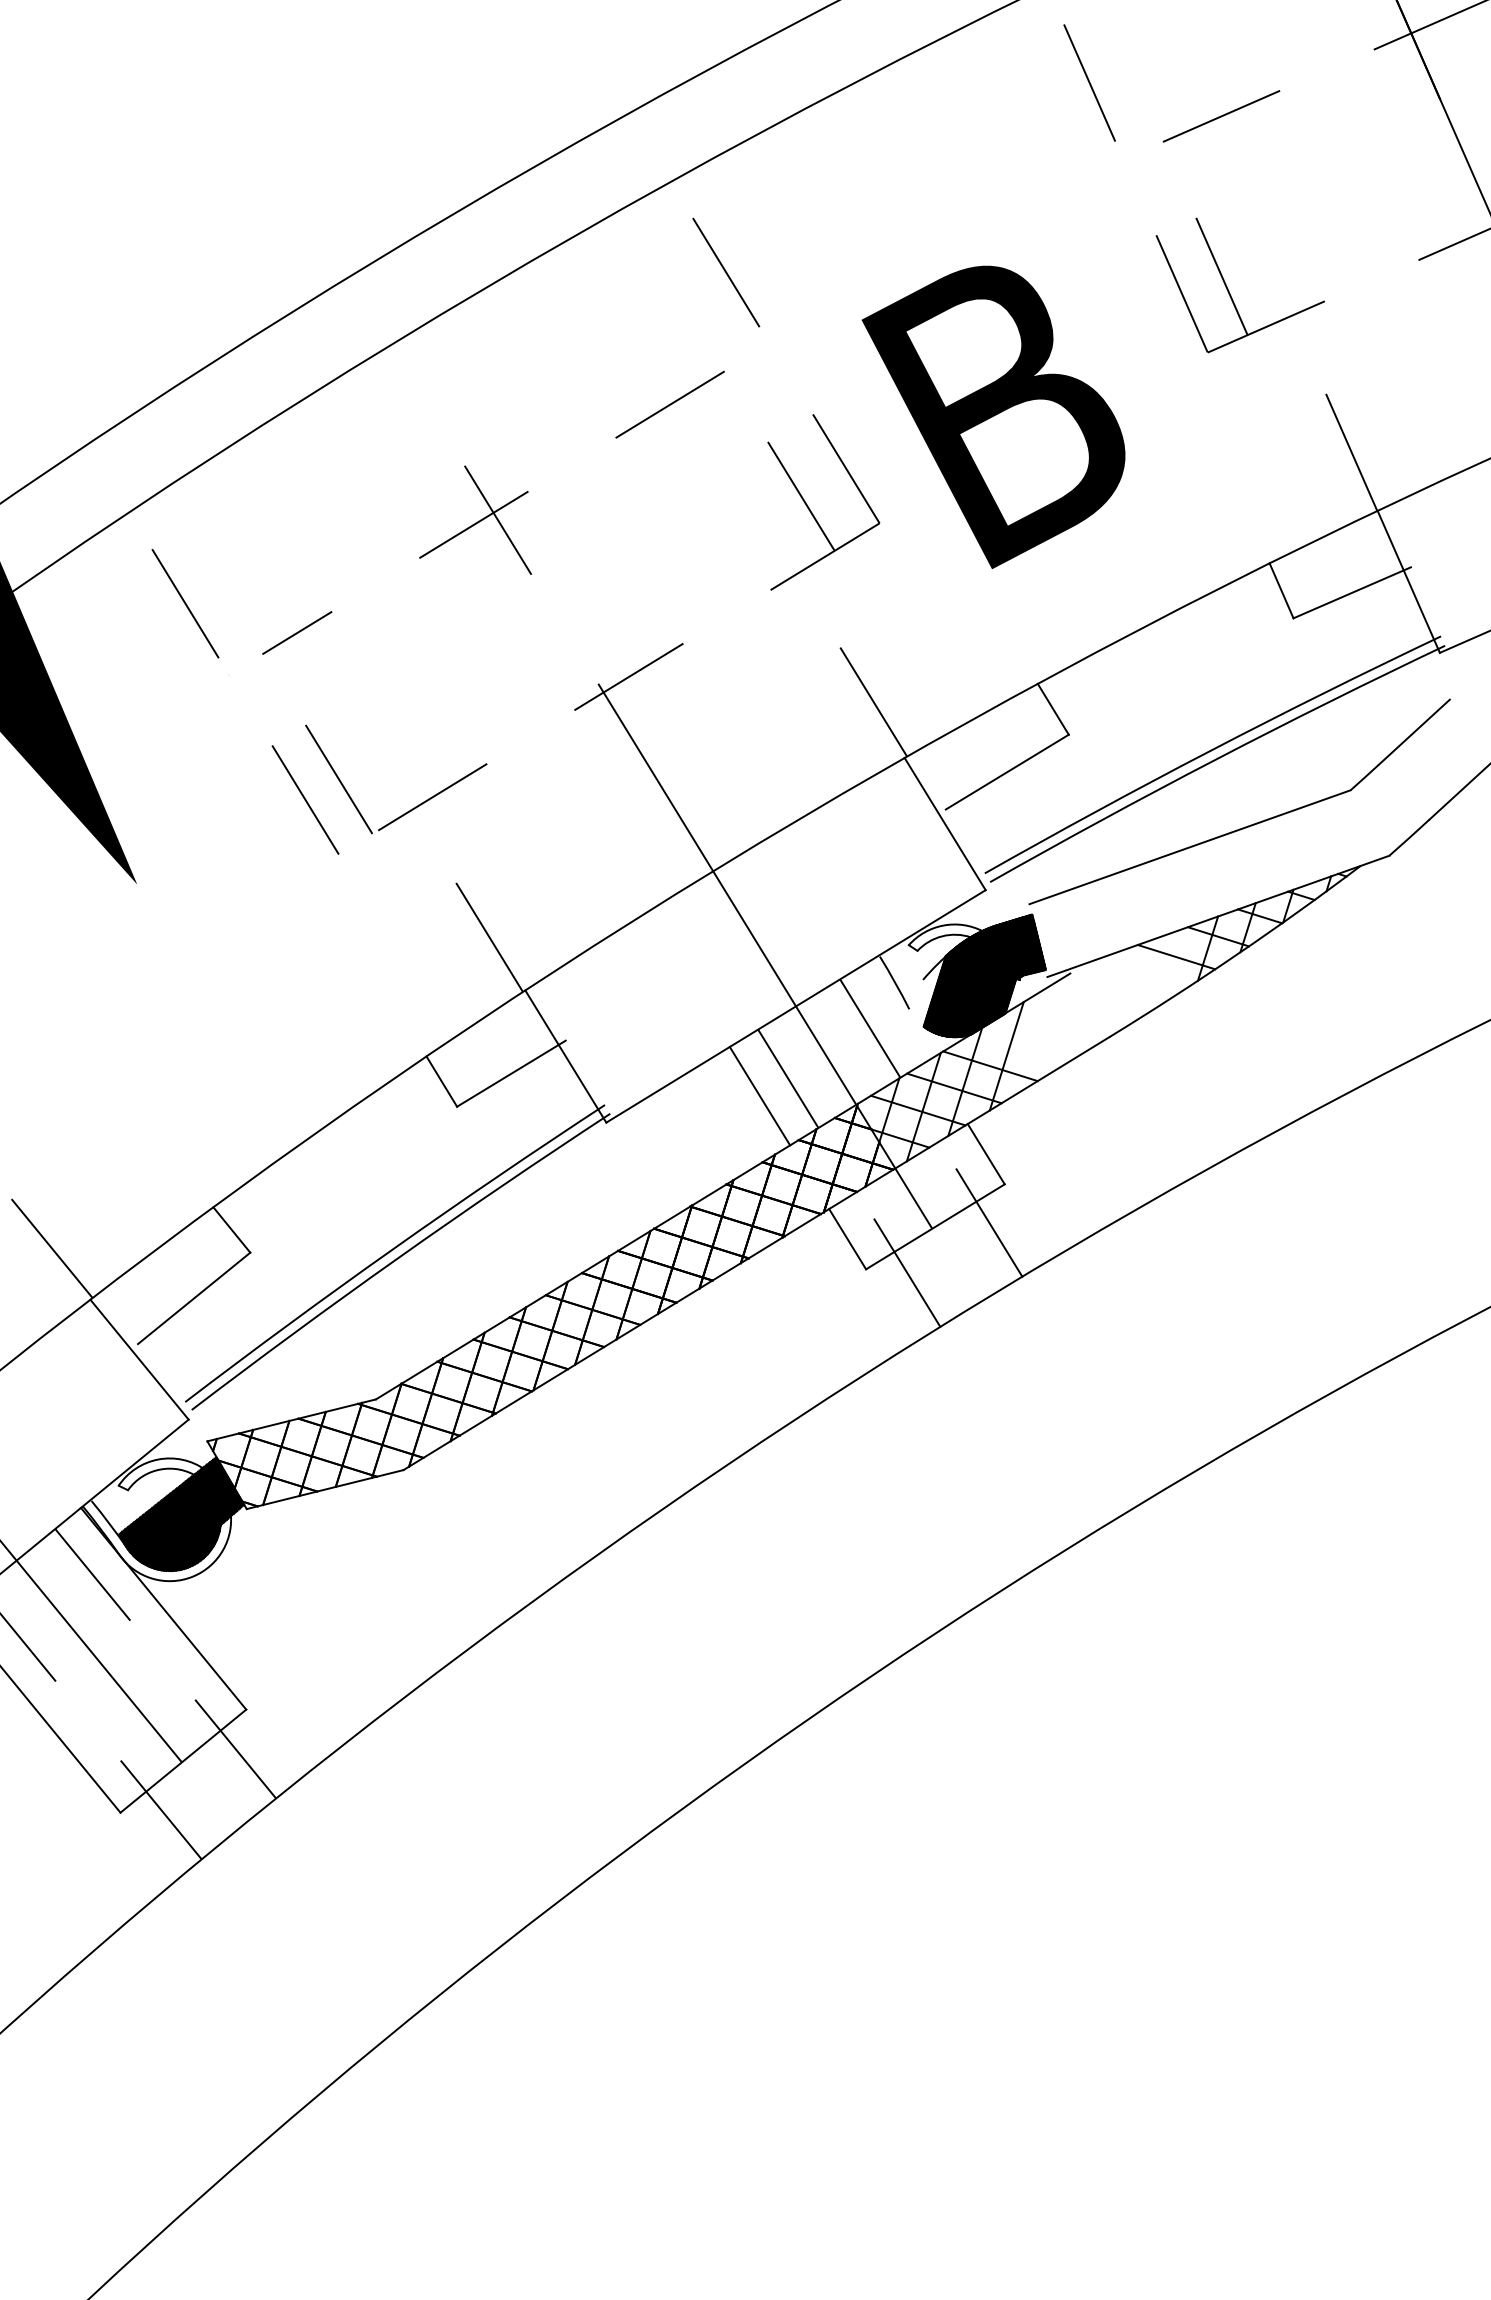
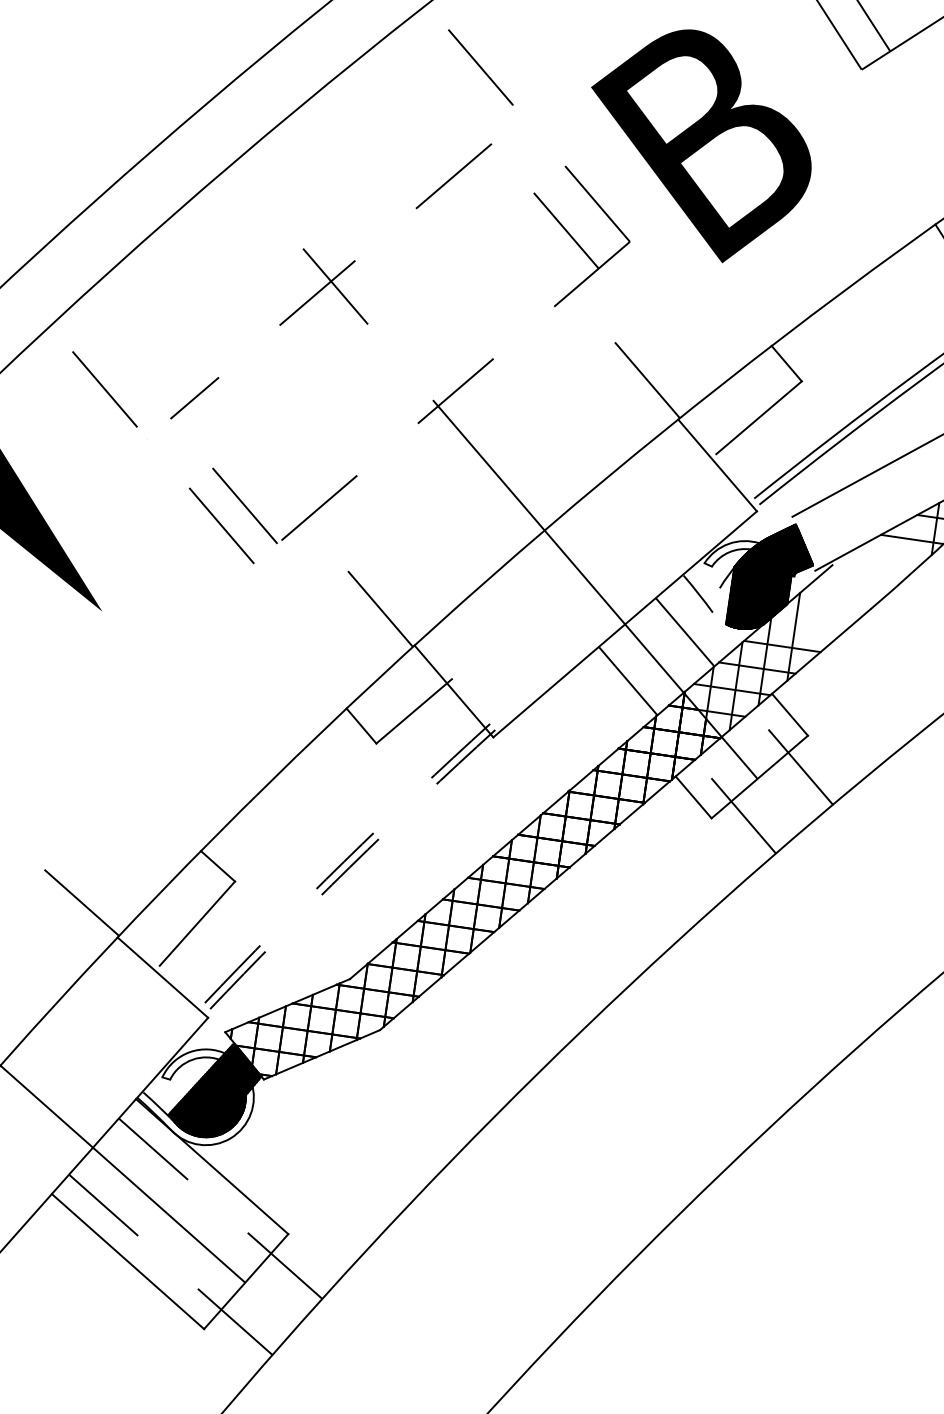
line: (759, 1095) -> (608, 697), removed
arc: (392, 1249) -> (344, 861), solid -> dashed
arc: (398, 1258) -> (349, 867), solid -> dashed

